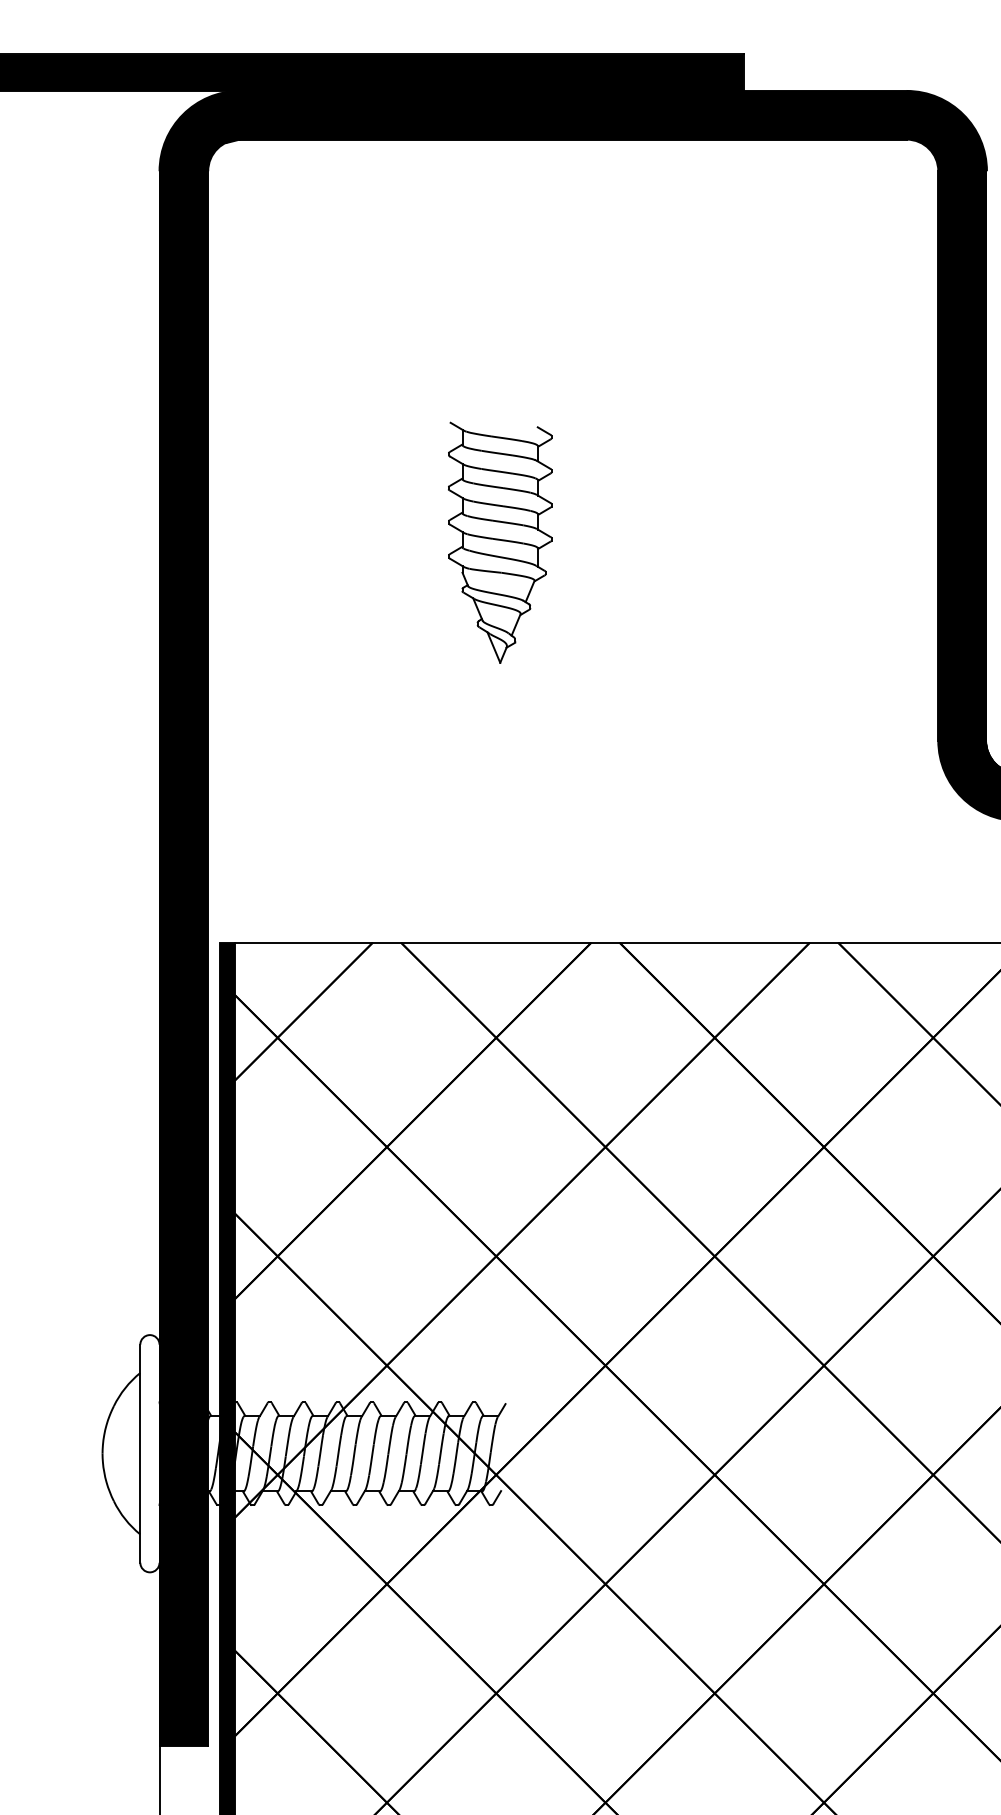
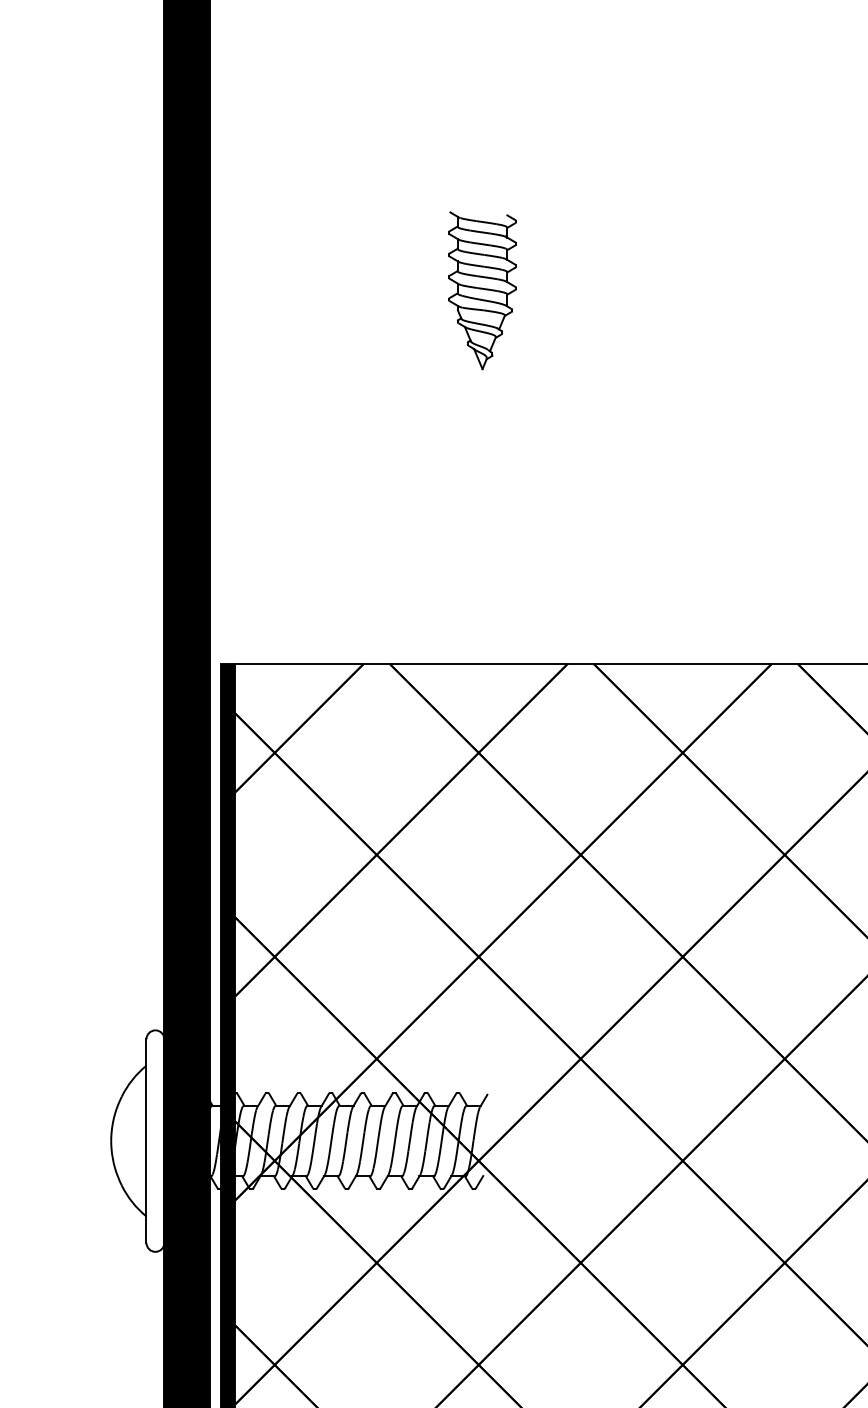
part: (500, 542) -> (482, 290), size x0.7

